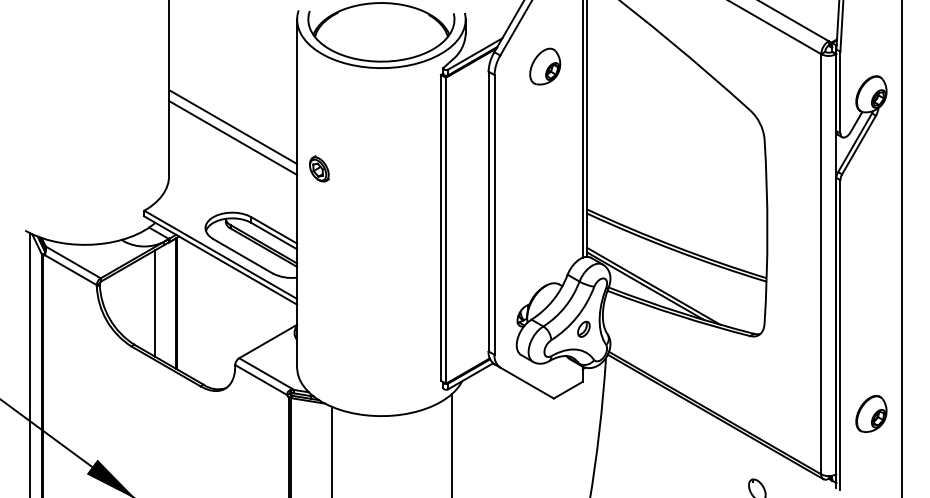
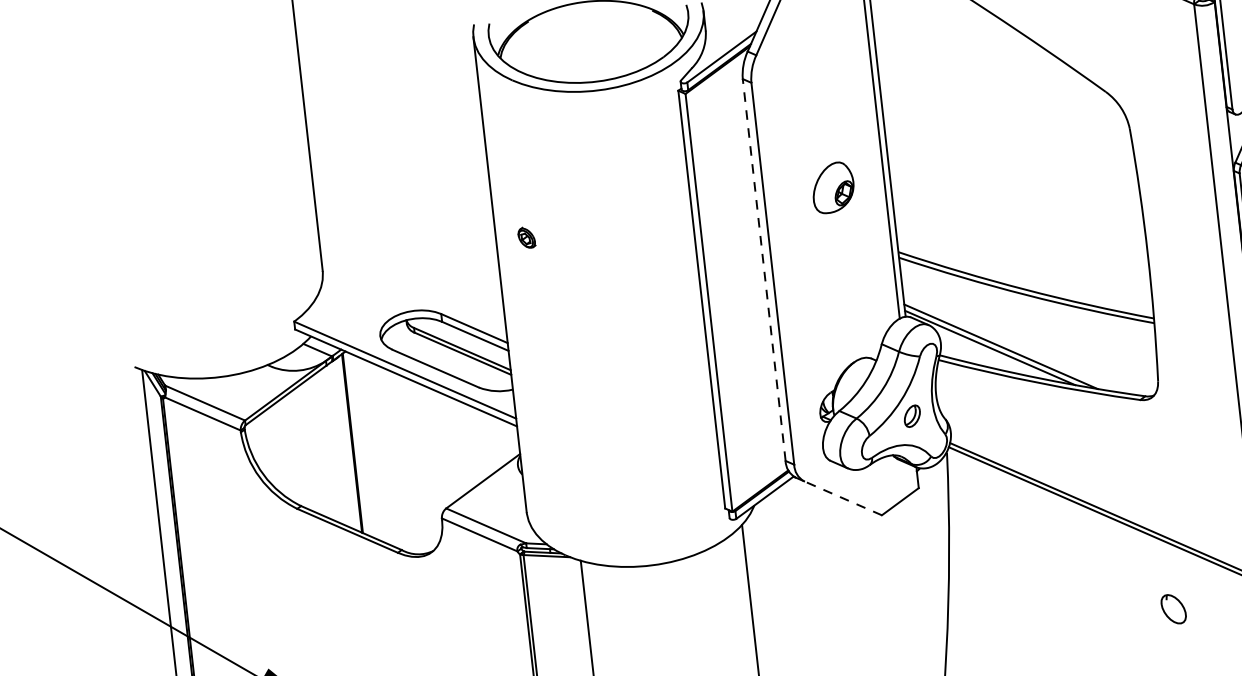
part: (545, 66) -> (833, 187), moved
line: (233, 126) -> (402, 193), removed
line: (233, 137) -> (404, 208), removed
part: (319, 168) -> (526, 237), size x0.6
line: (488, 211) -> (764, 269), solid -> dashed
line: (155, 303) -> (323, 446), removed
line: (527, 383) -> (843, 498), solid -> dashed

